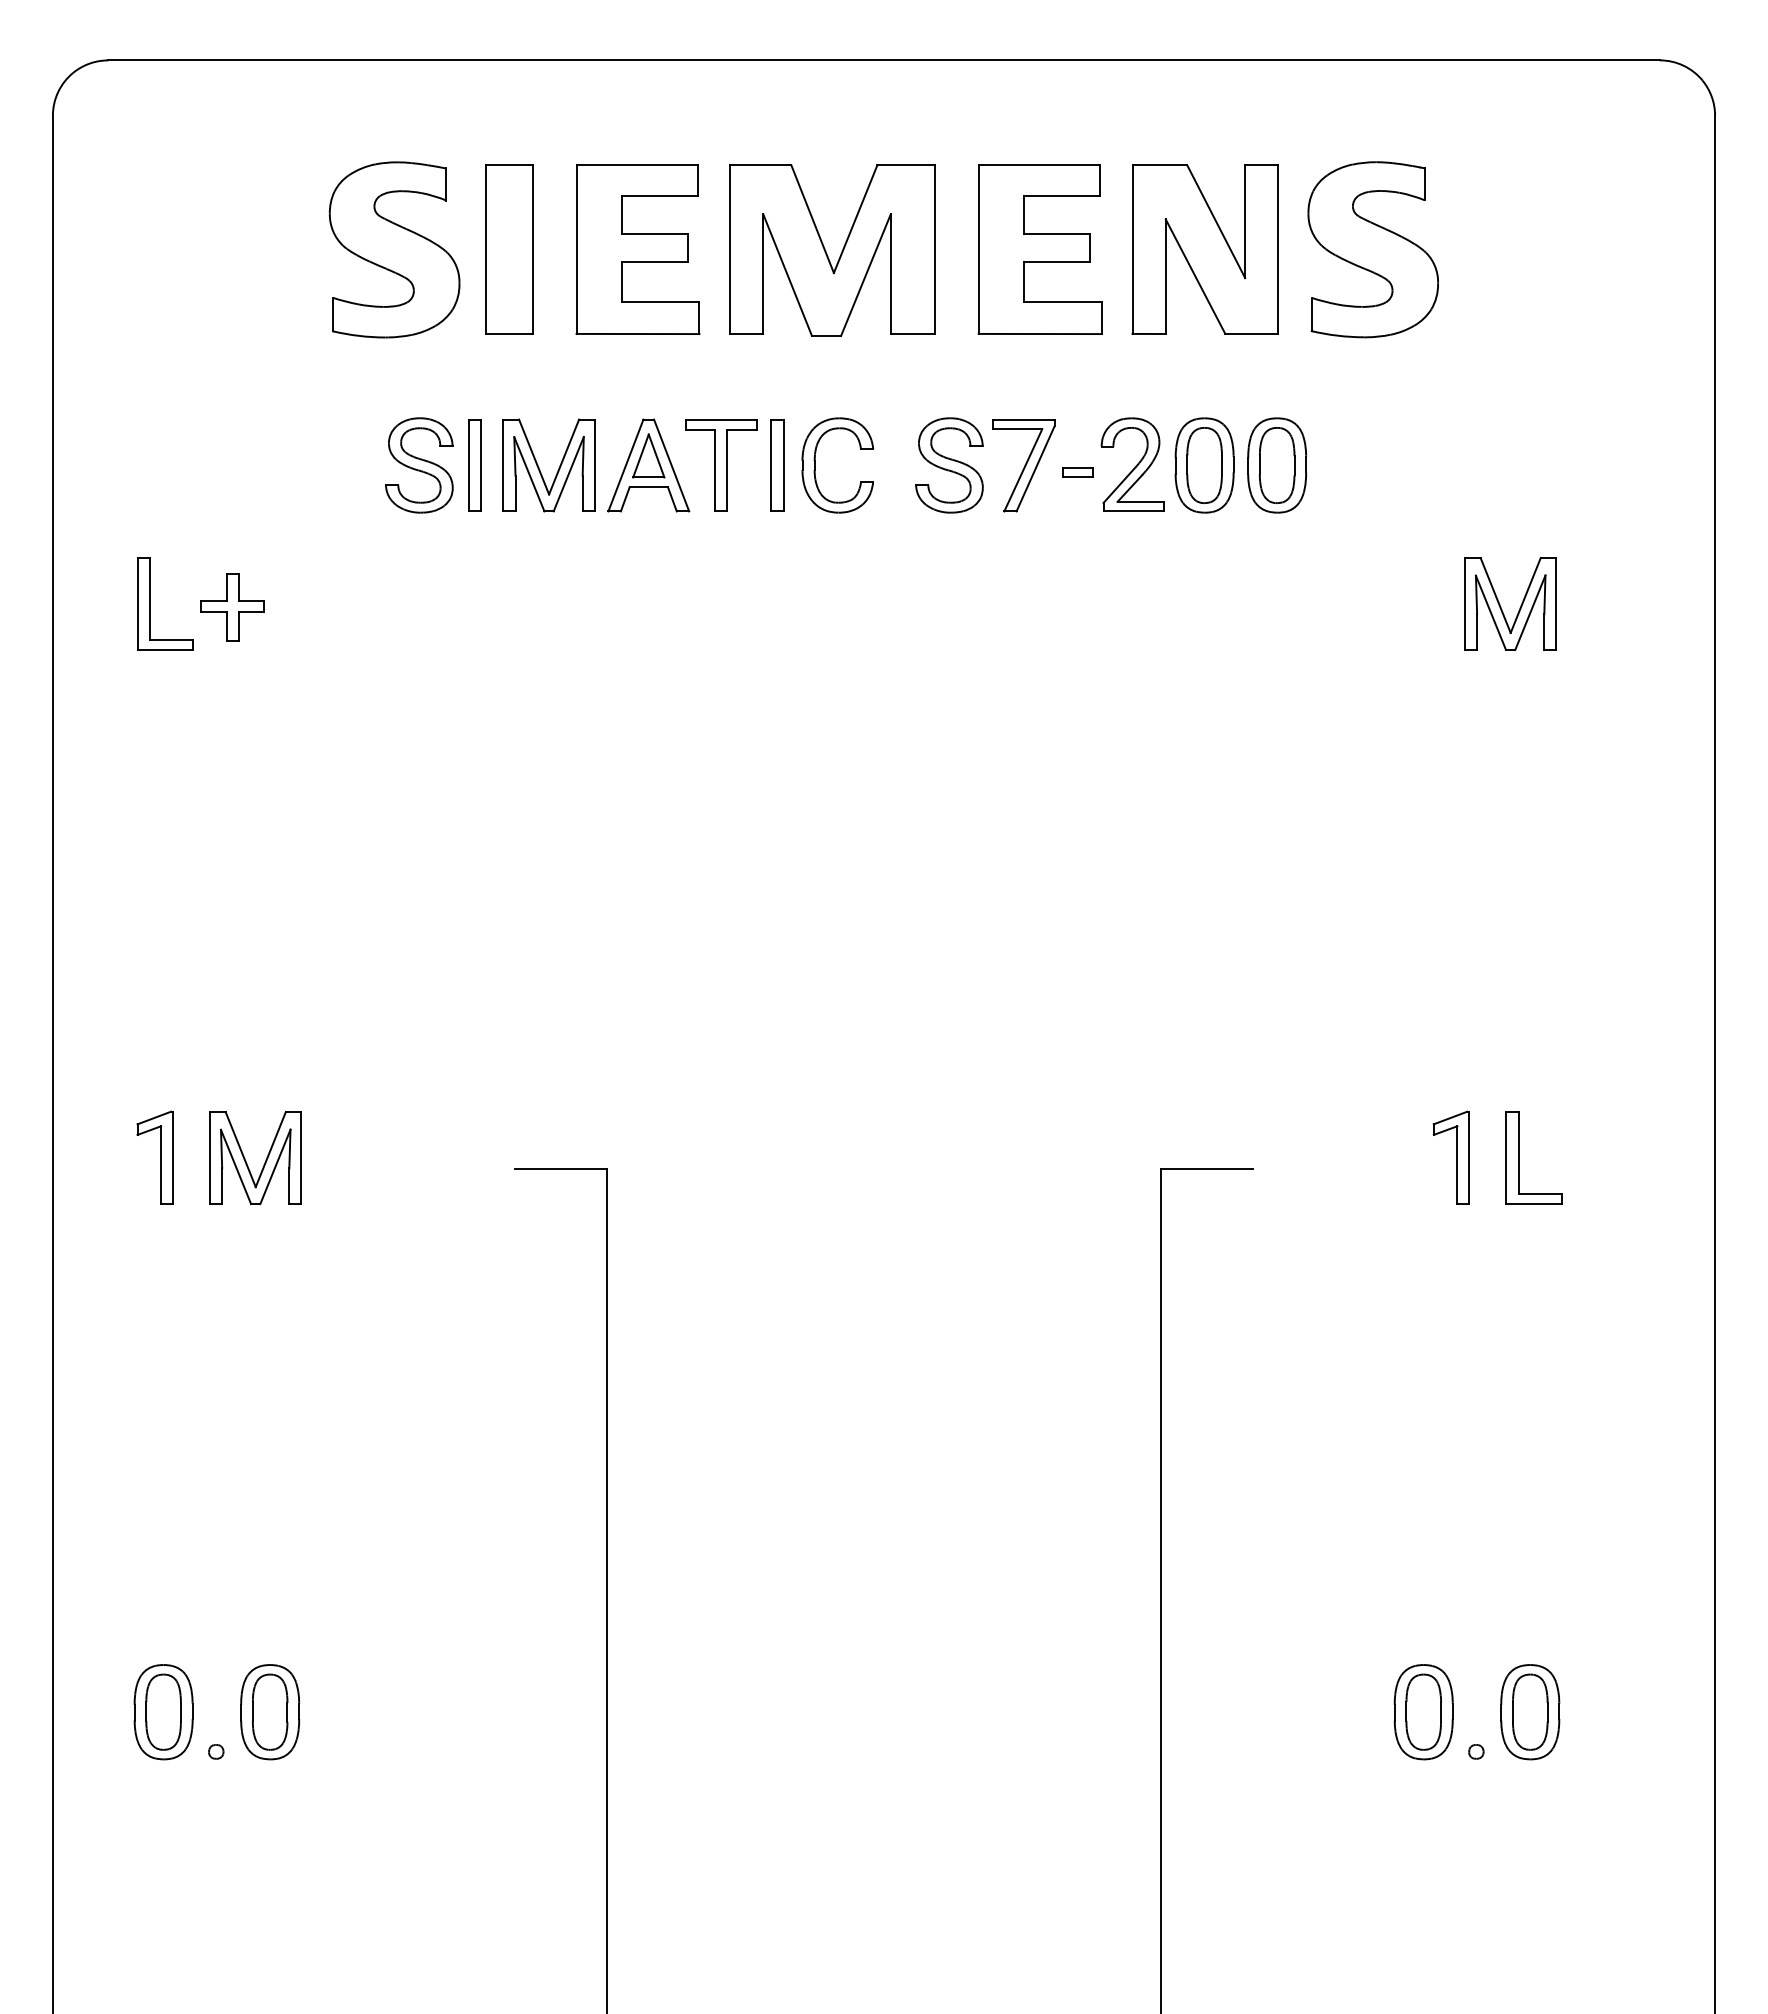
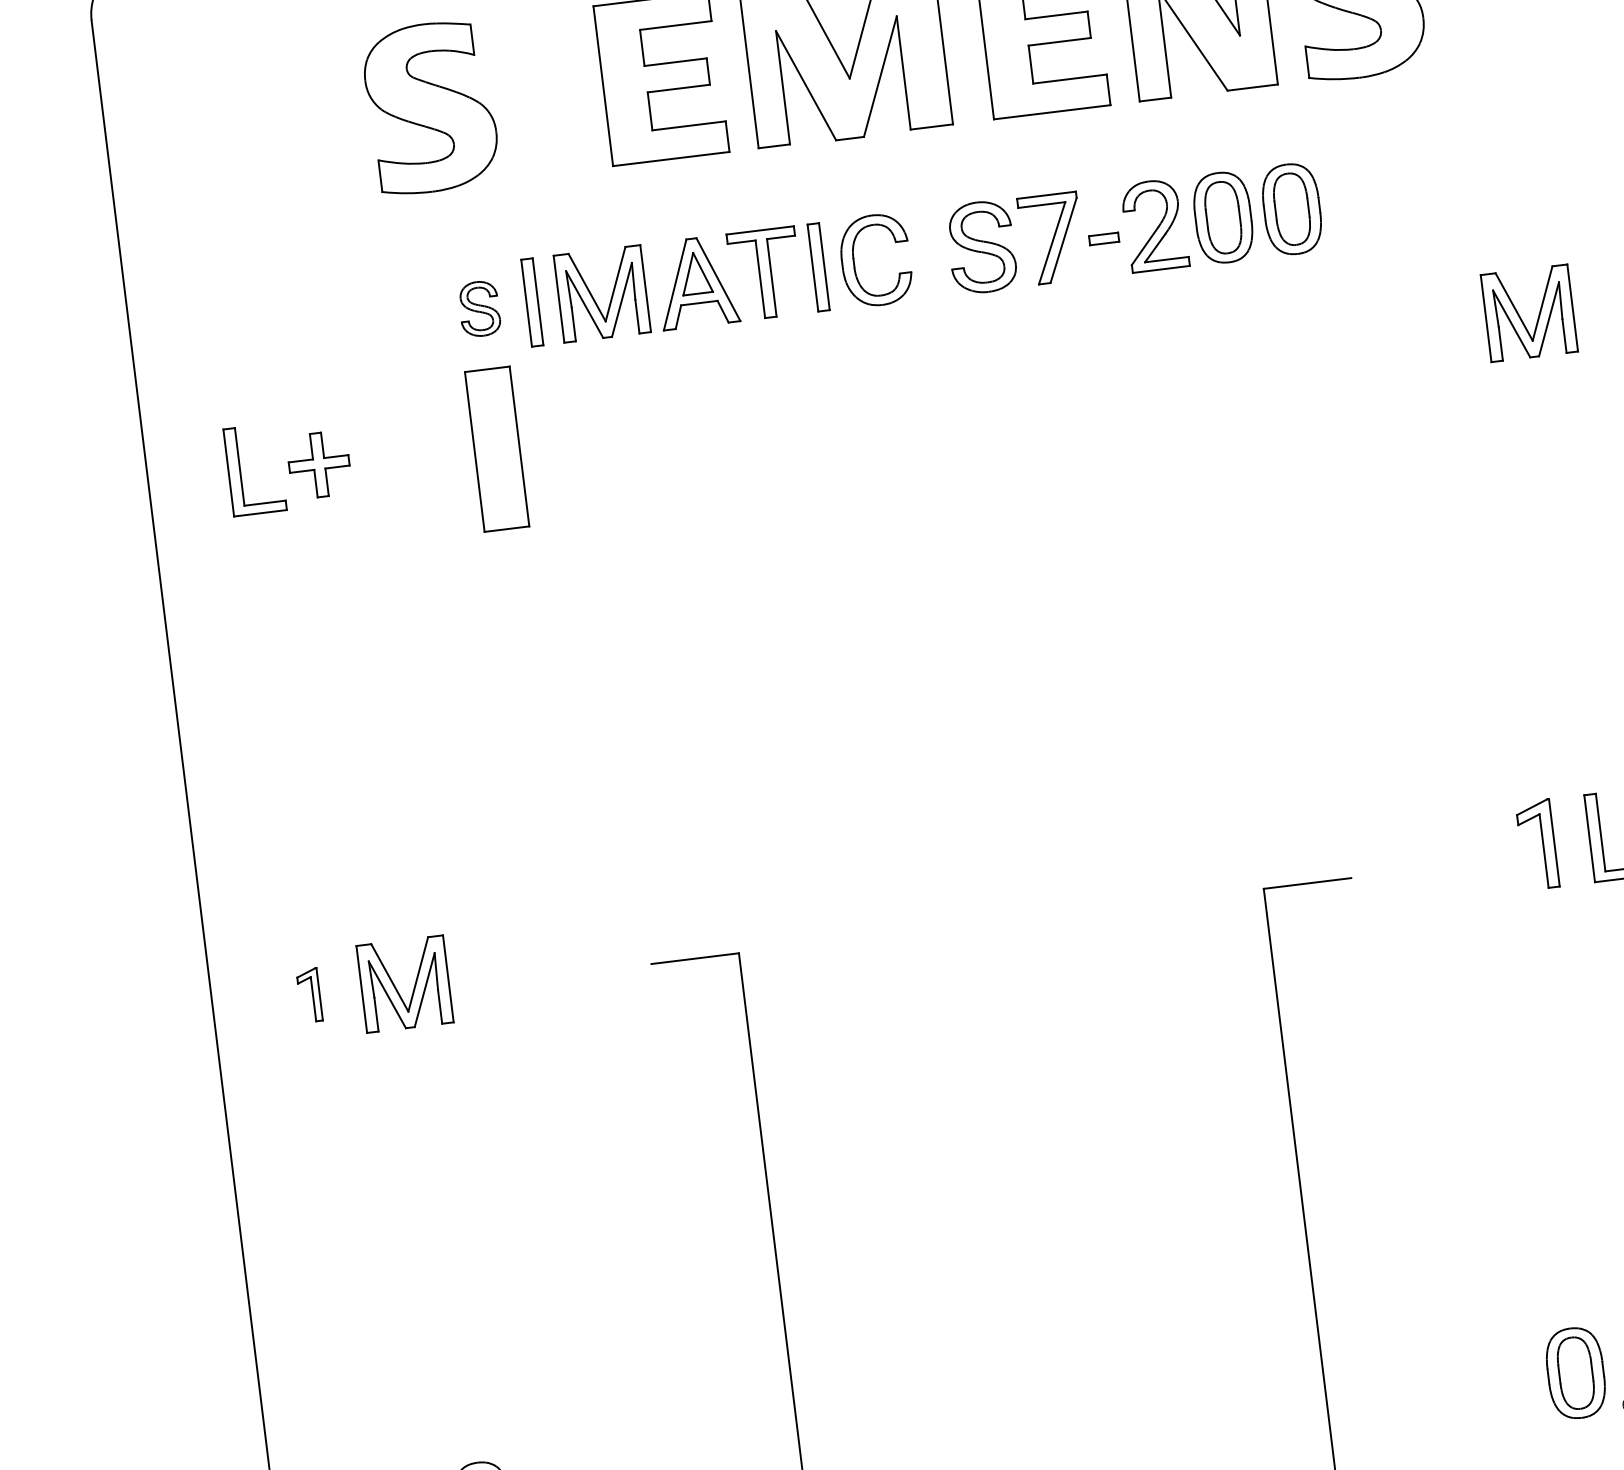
part: (509, 249) -> (496, 449), moved
part: (419, 465) -> (479, 309), size x0.6
part: (154, 1157) -> (309, 995), size x0.6

